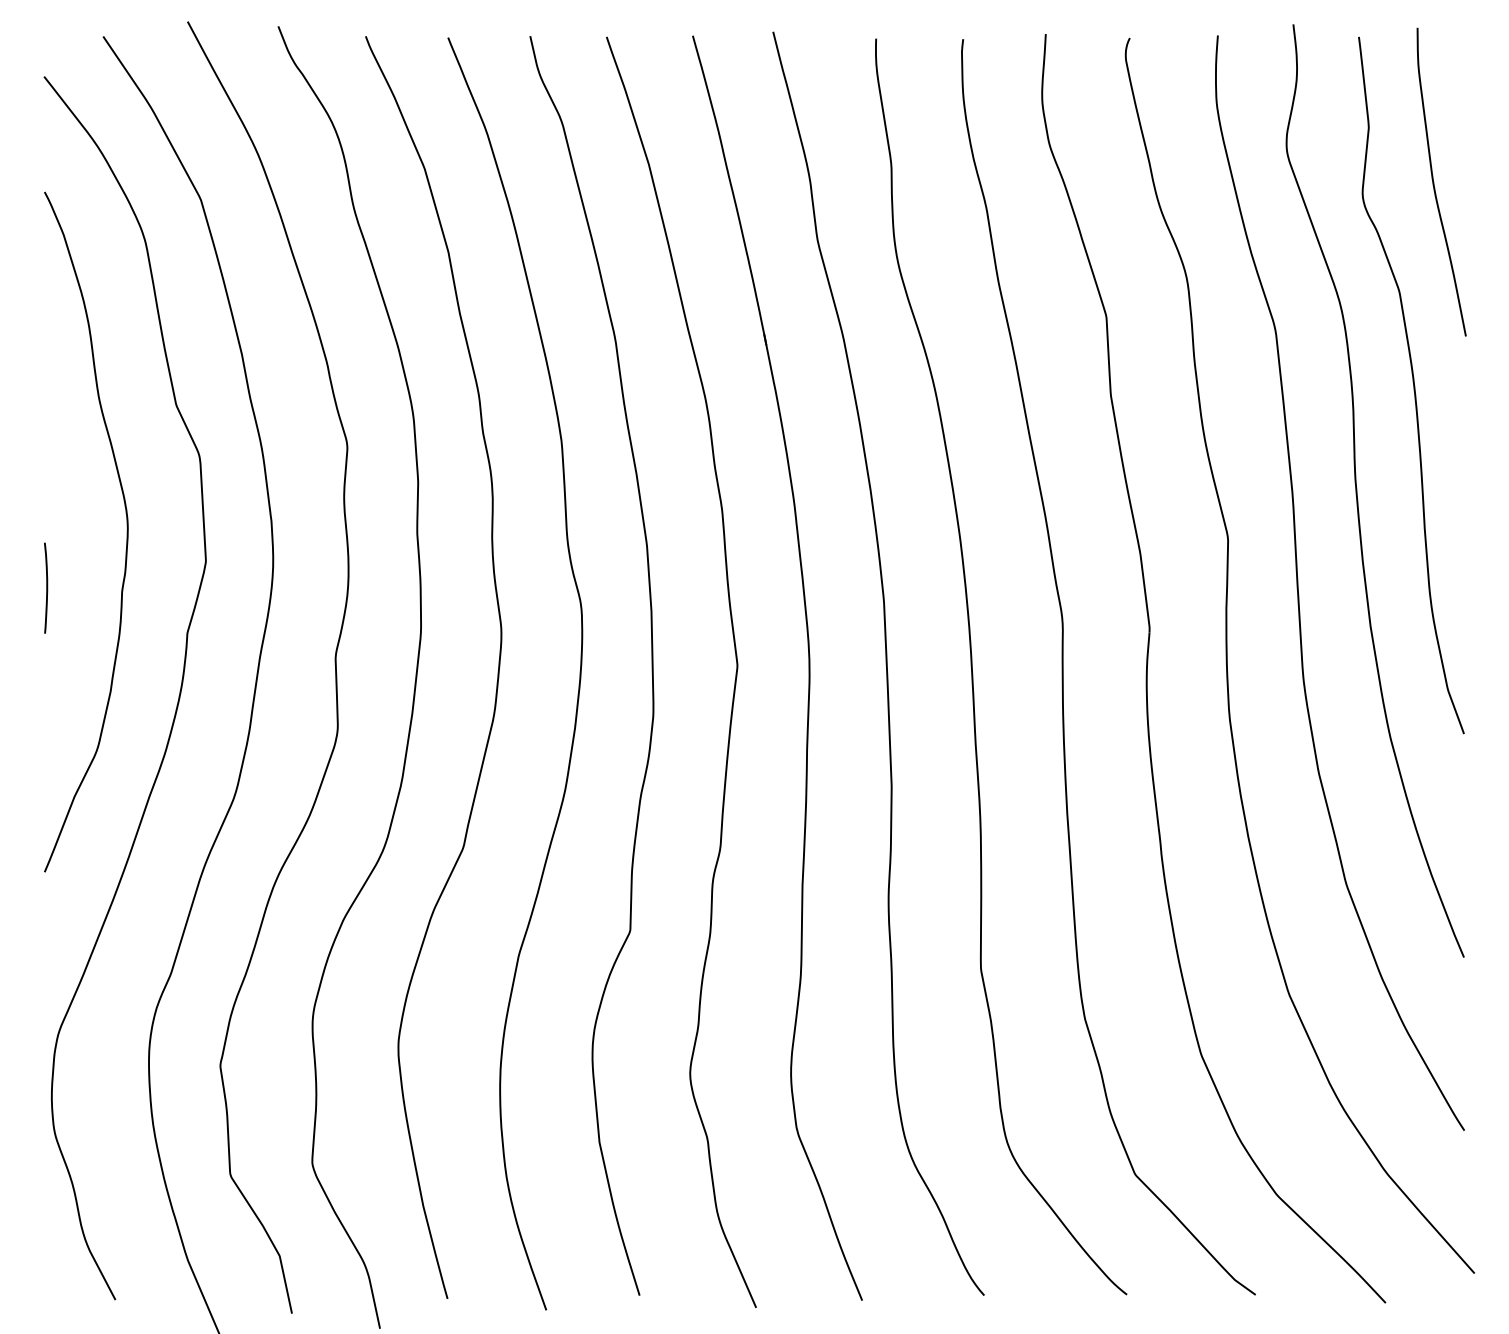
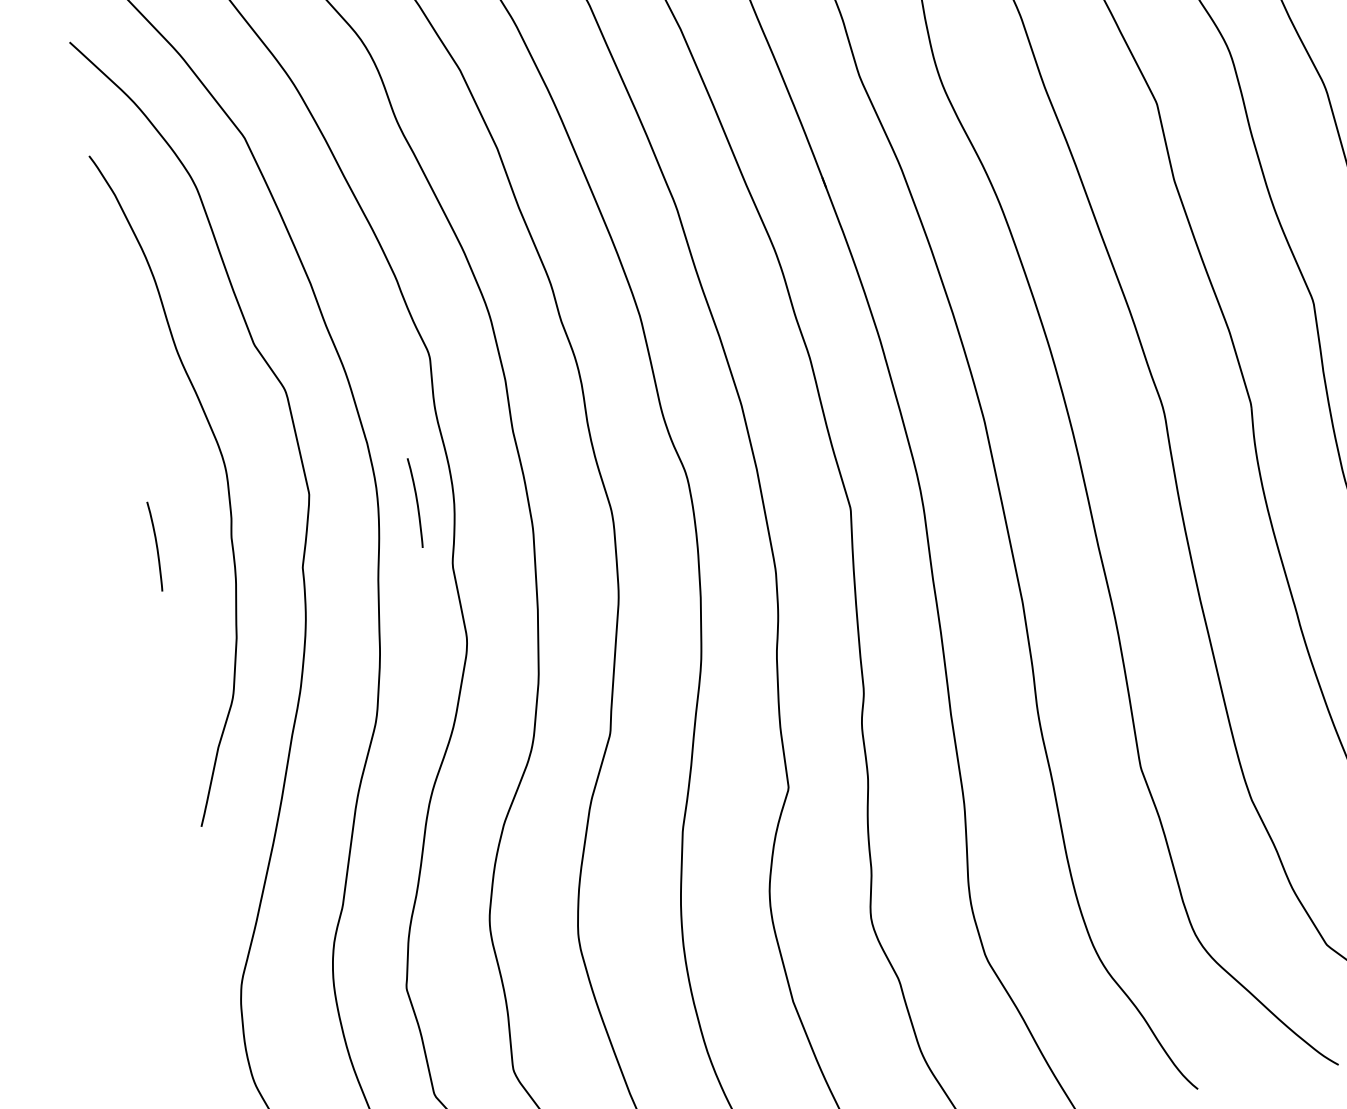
curve: (310, 587) -> (416, 502), added

